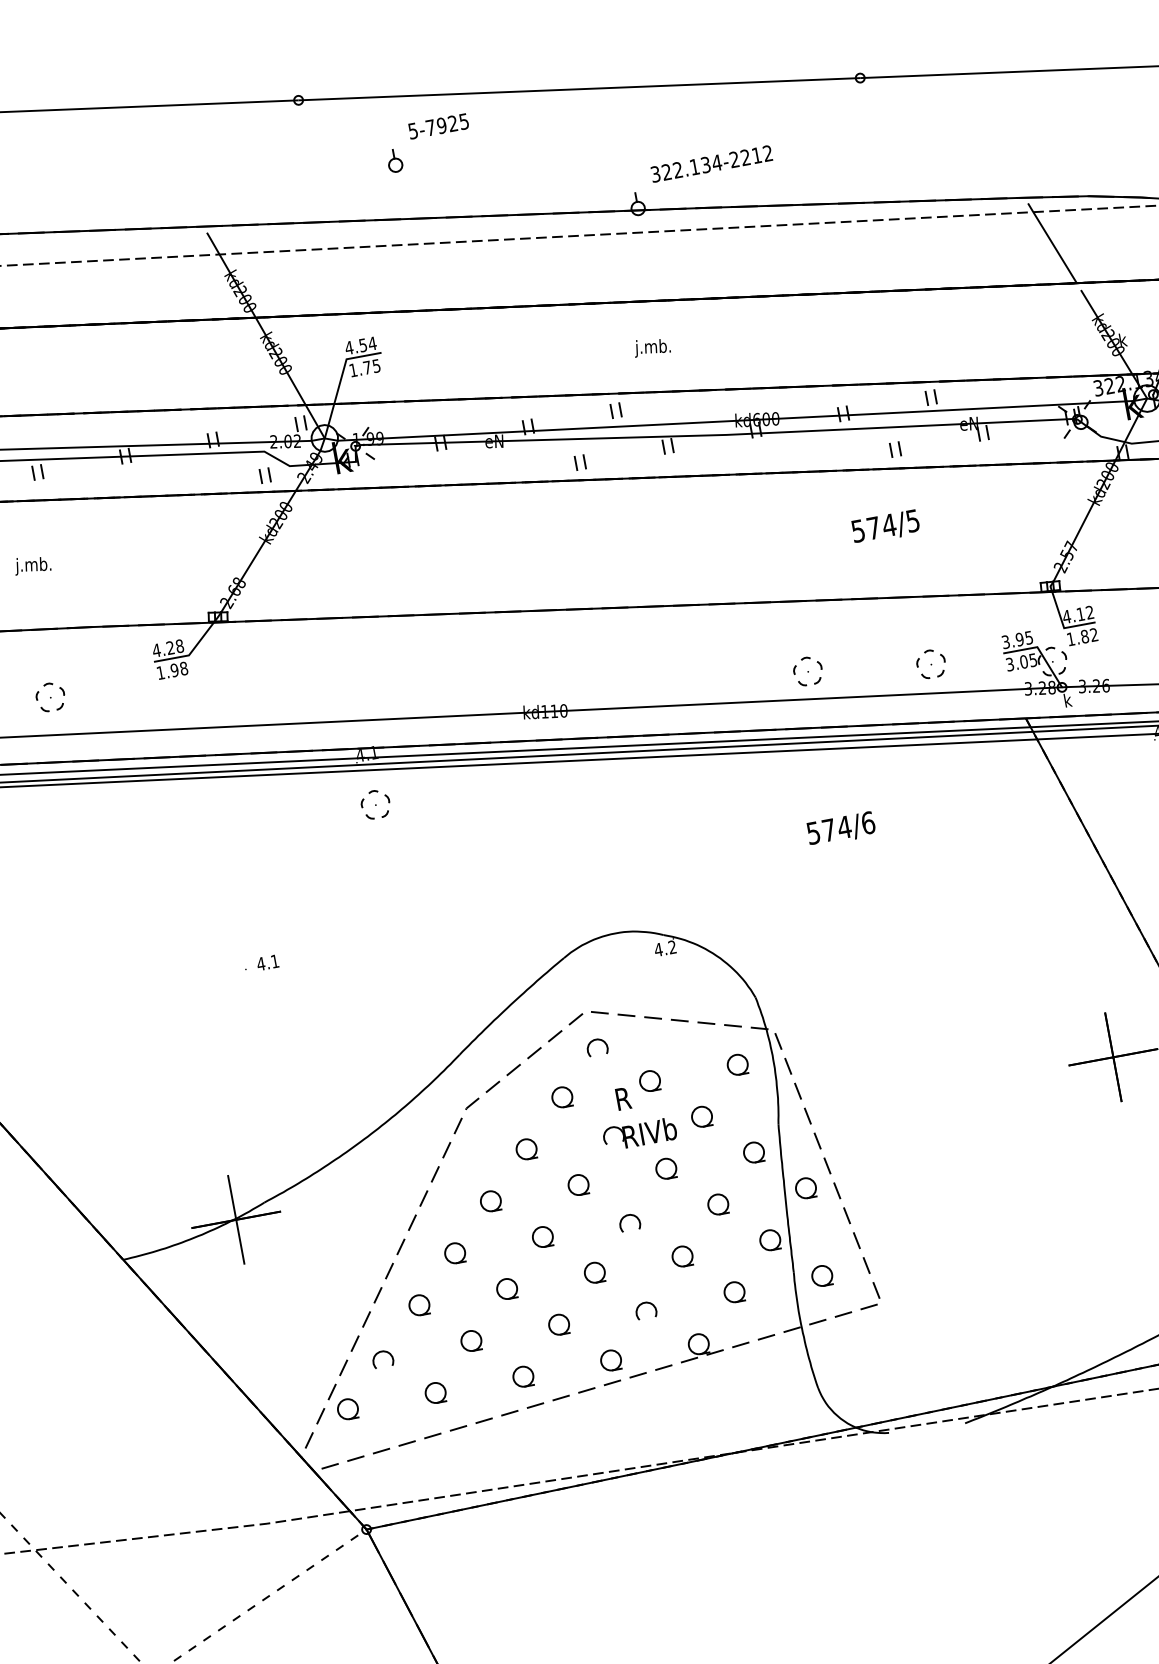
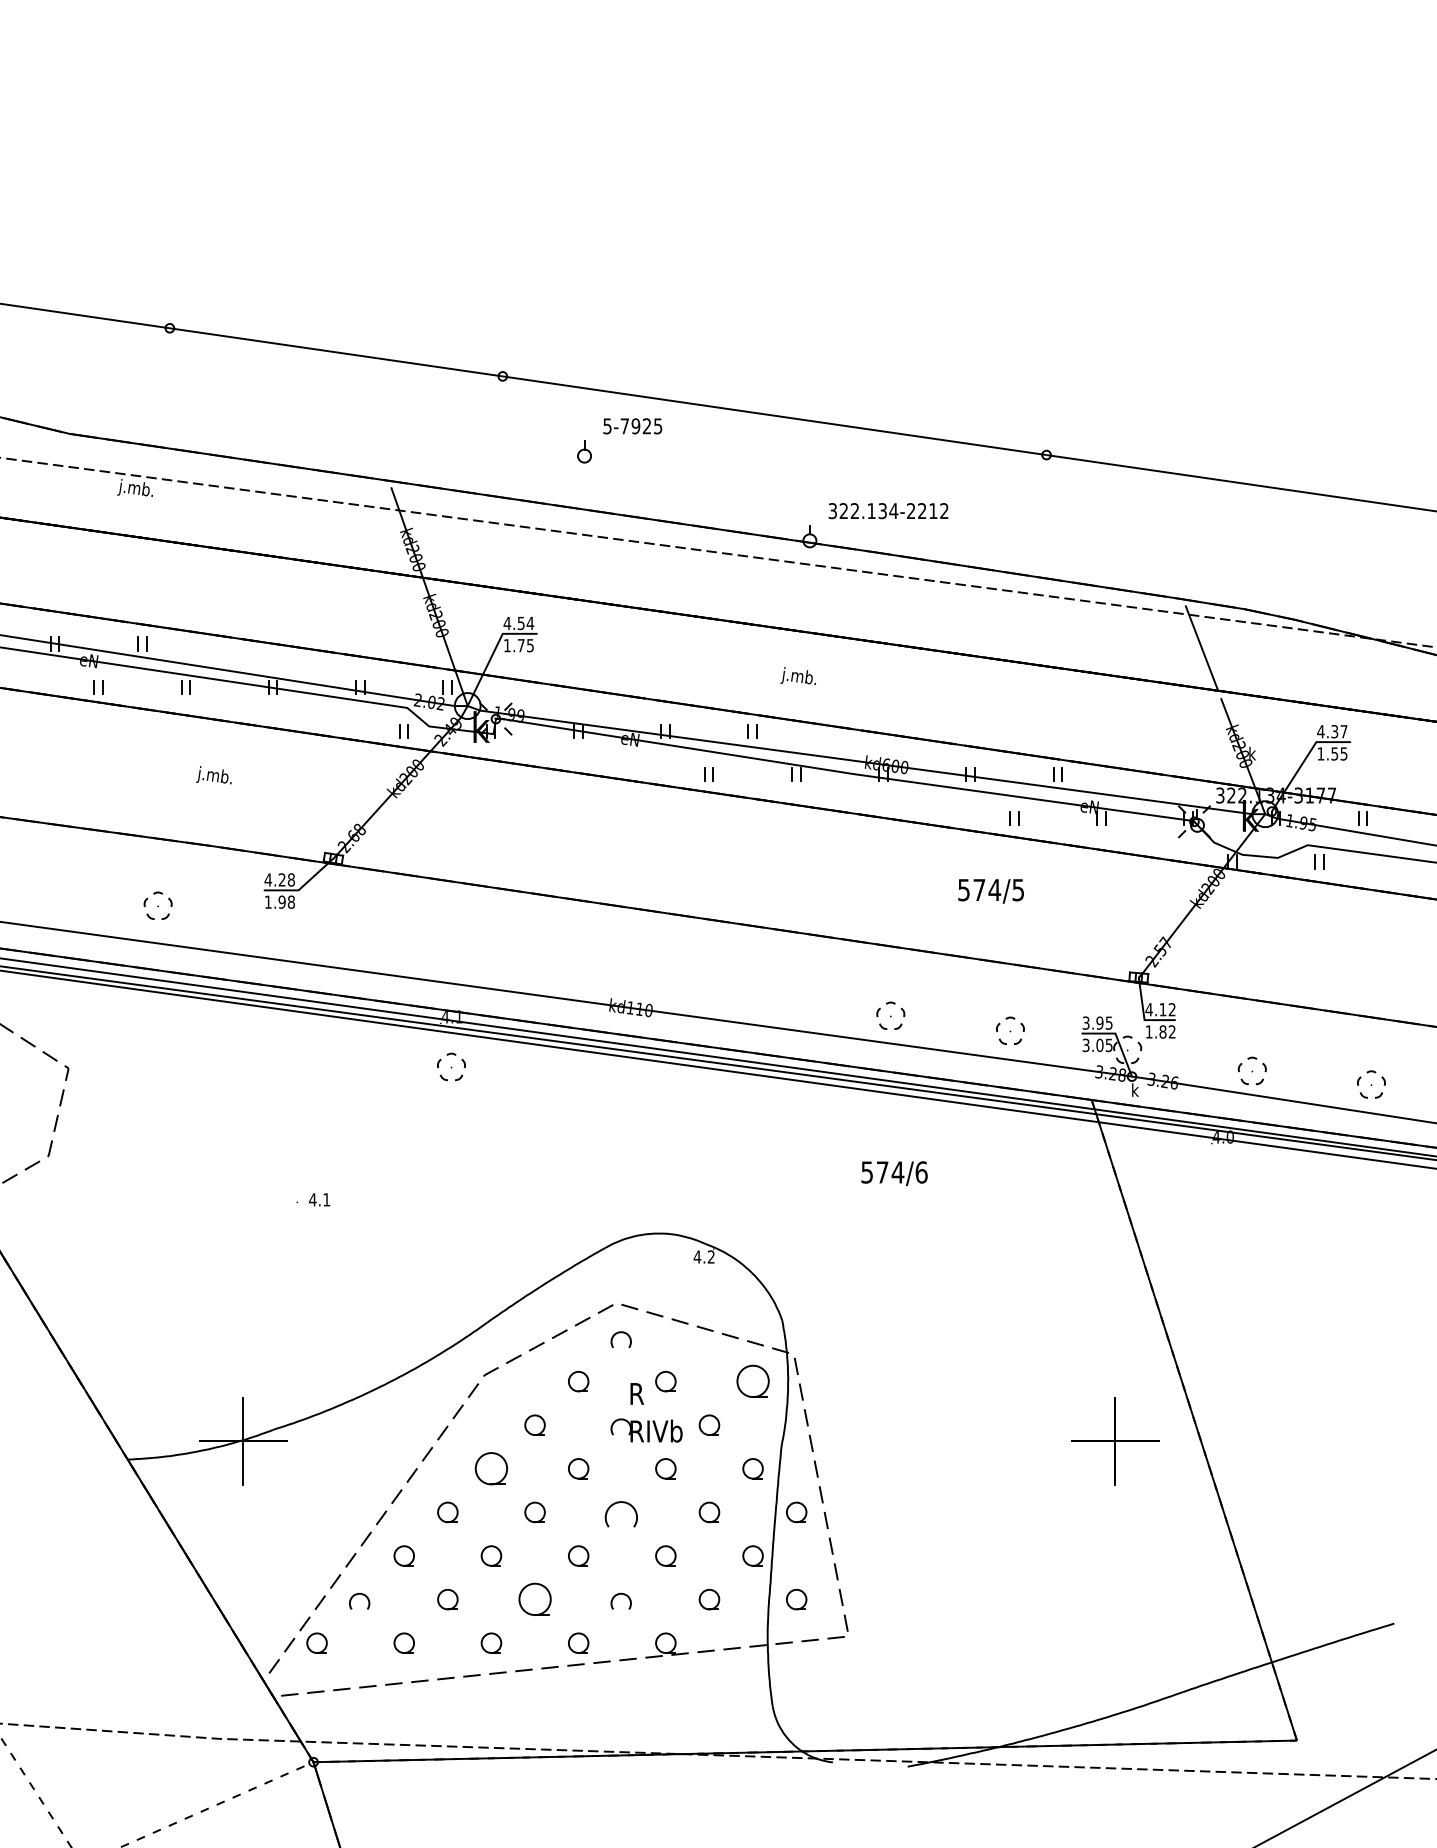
text: (31, 565) -> (213, 775), moved
part: (737, 1064) -> (752, 1381), size x1.6
part: (490, 1200) -> (491, 1468), size x1.6
part: (628, 1222) -> (620, 1513), size x1.6
part: (558, 1324) -> (534, 1599), size x1.6

